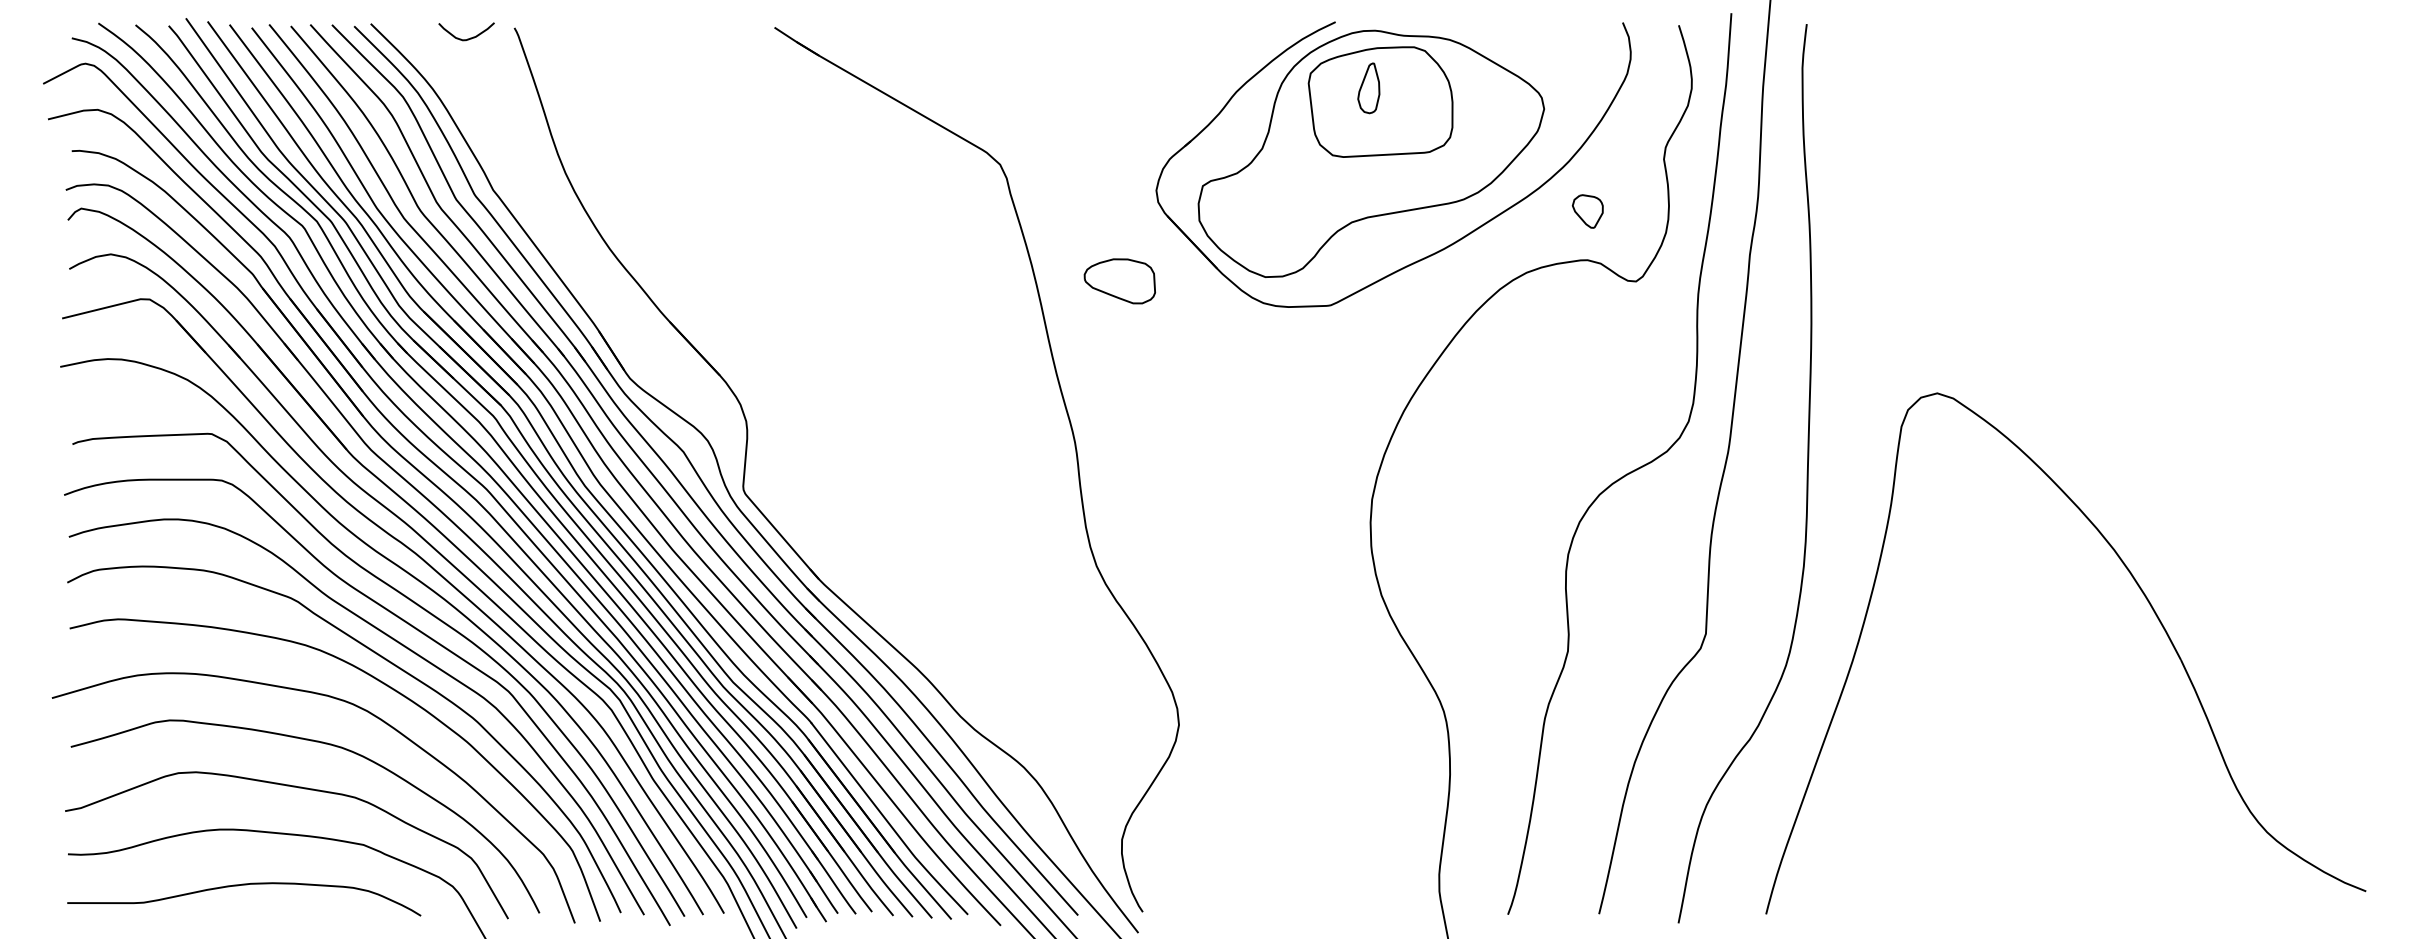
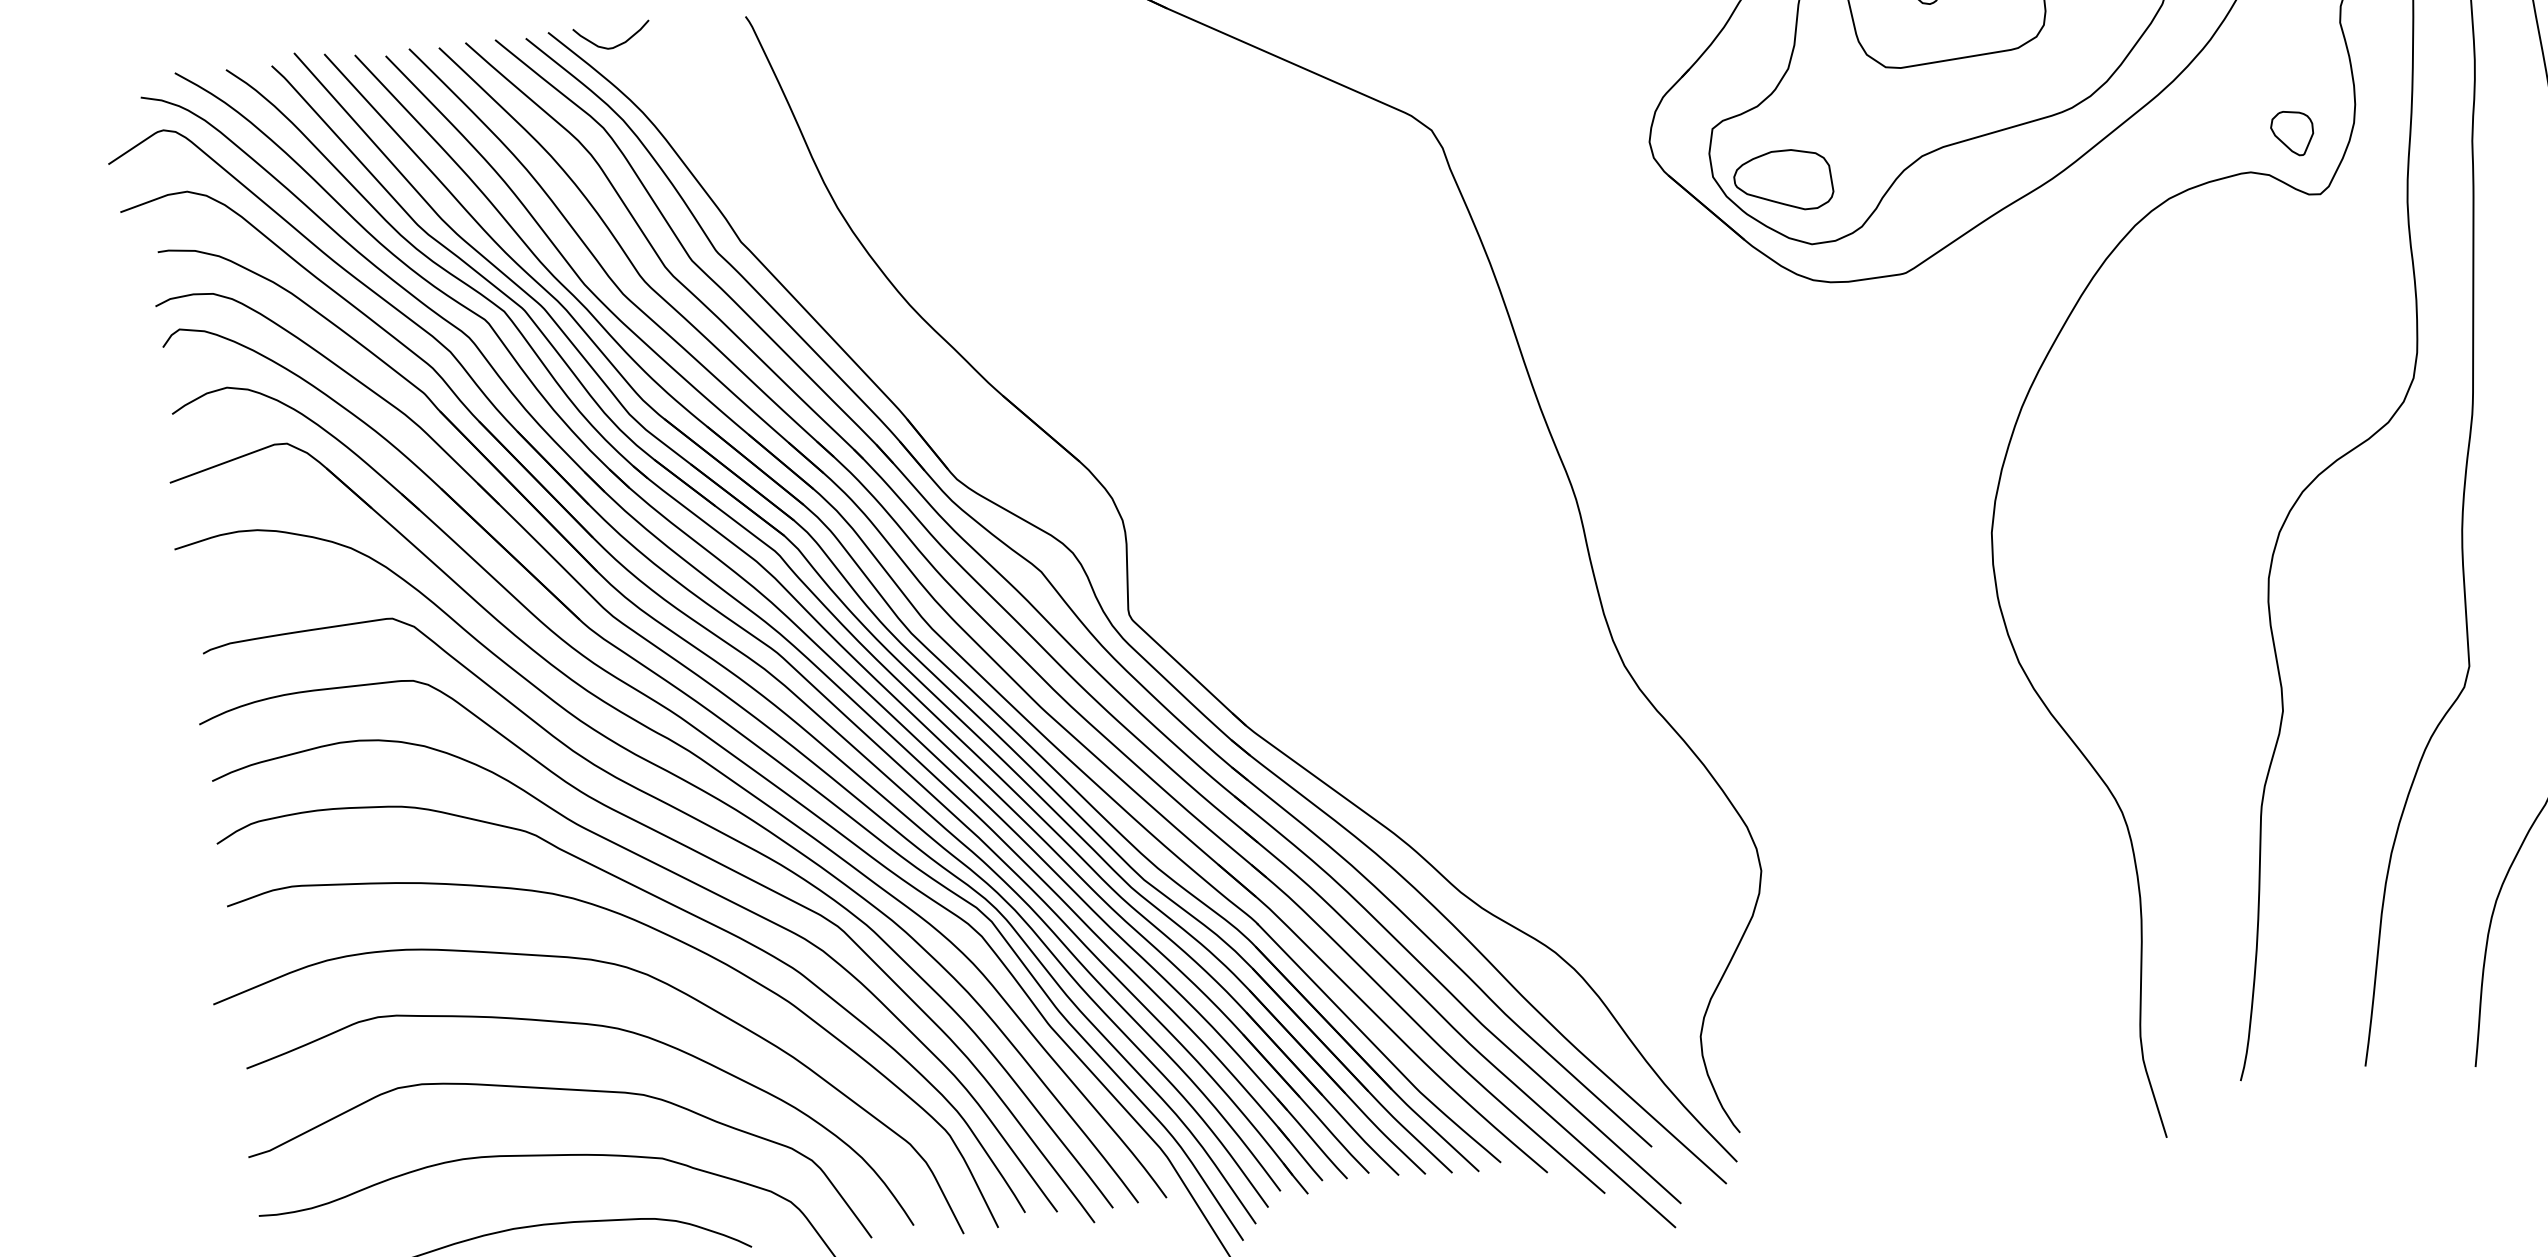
curve: (467, 38) -> (614, 45), moved
part: (1587, 211) -> (2292, 133), moved
part: (1119, 281) -> (1782, 181), moved

